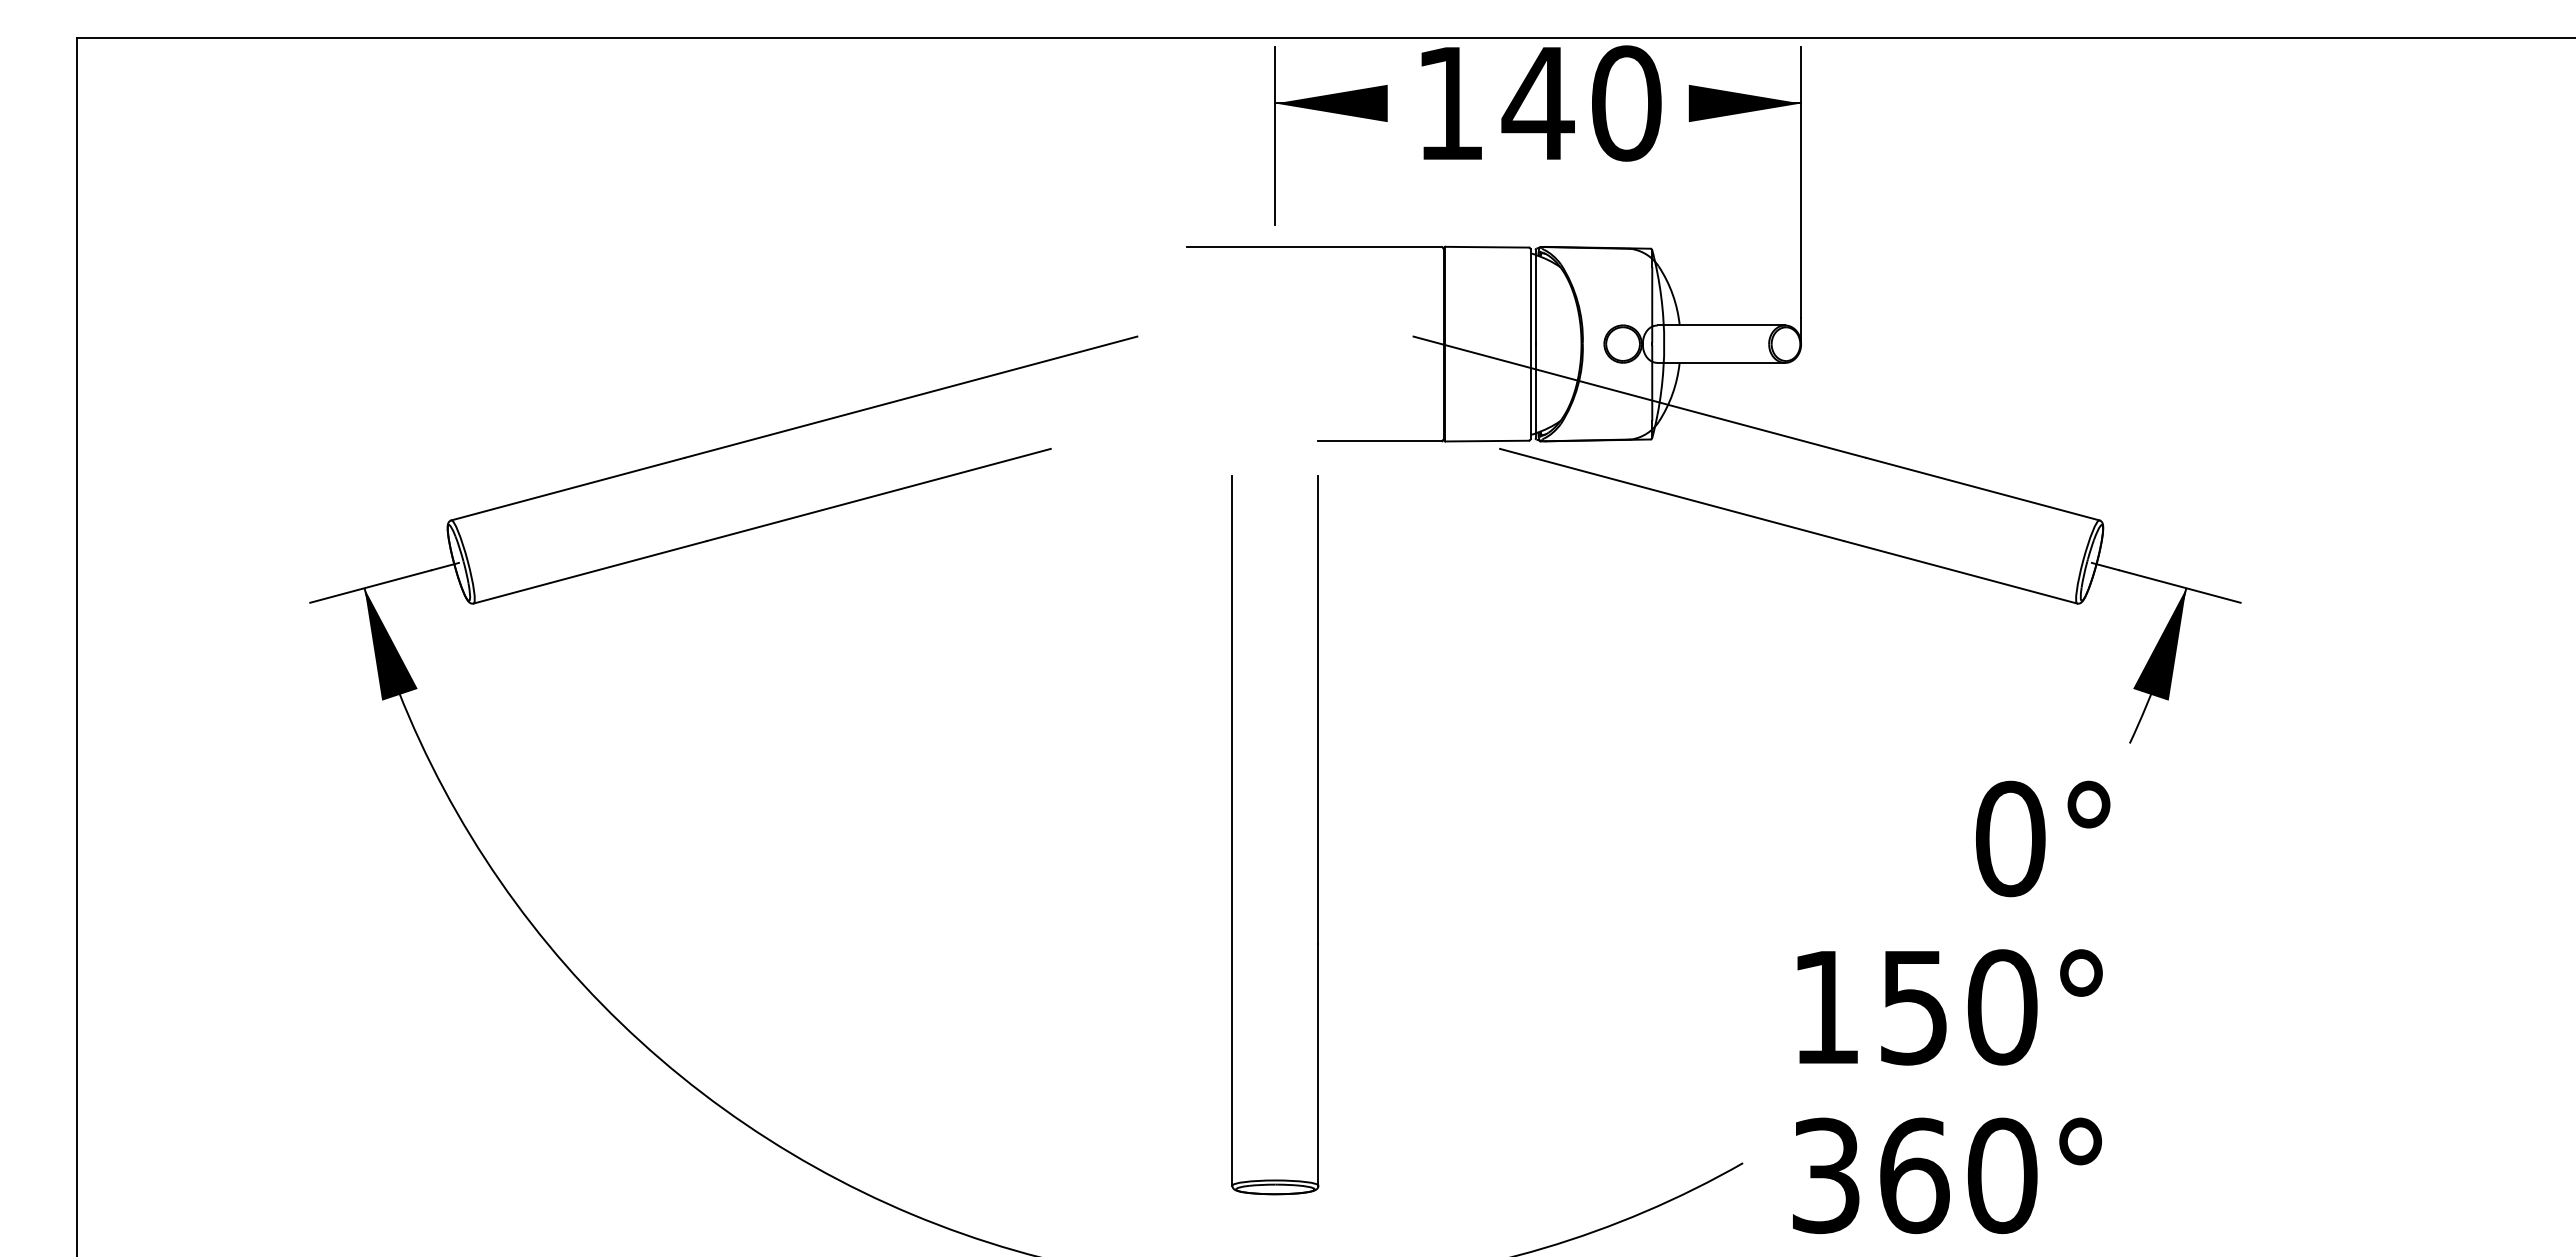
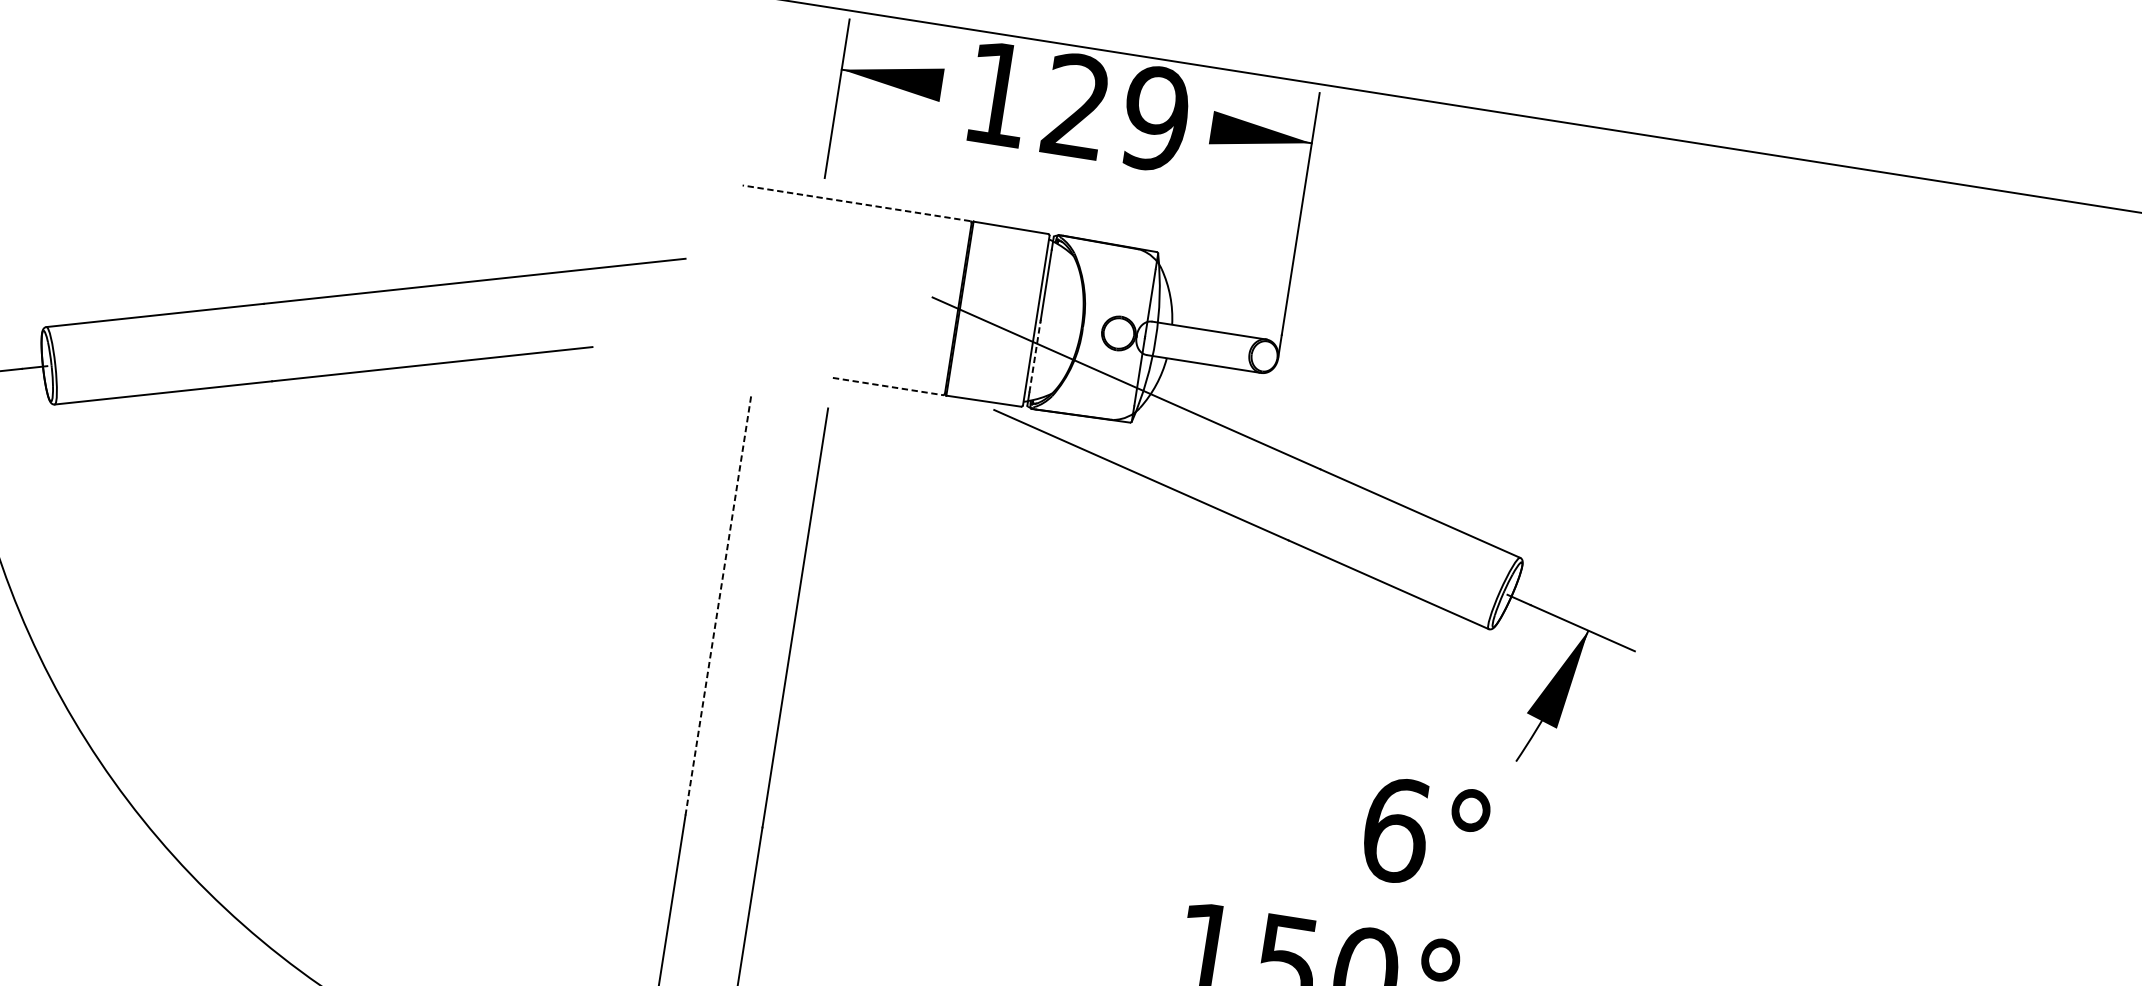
text: (1581, 103) -> (1115, 112), 140 -> 129
line: (1313, 246) -> (855, 202), solid -> dashed
line: (1535, 383) -> (1035, 356), solid -> dashed
line: (1380, 441) -> (888, 386), solid -> dashed
line: (1232, 710) -> (718, 606), solid -> dashed
text: (2011, 838) -> (1397, 829), 0 -> 6

